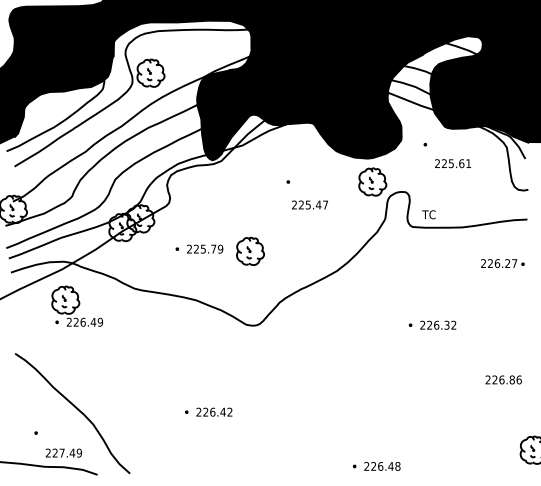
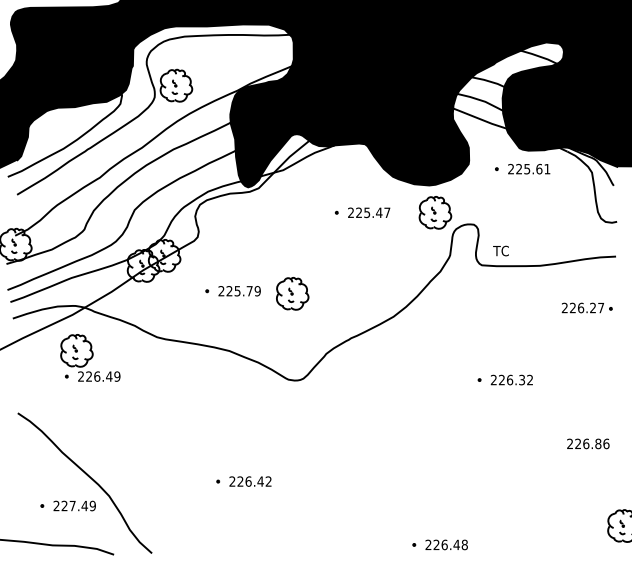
text: (453, 163) -> (529, 168), moved
text: (309, 204) -> (368, 212), moved
text: (63, 452) -> (74, 505), moved

